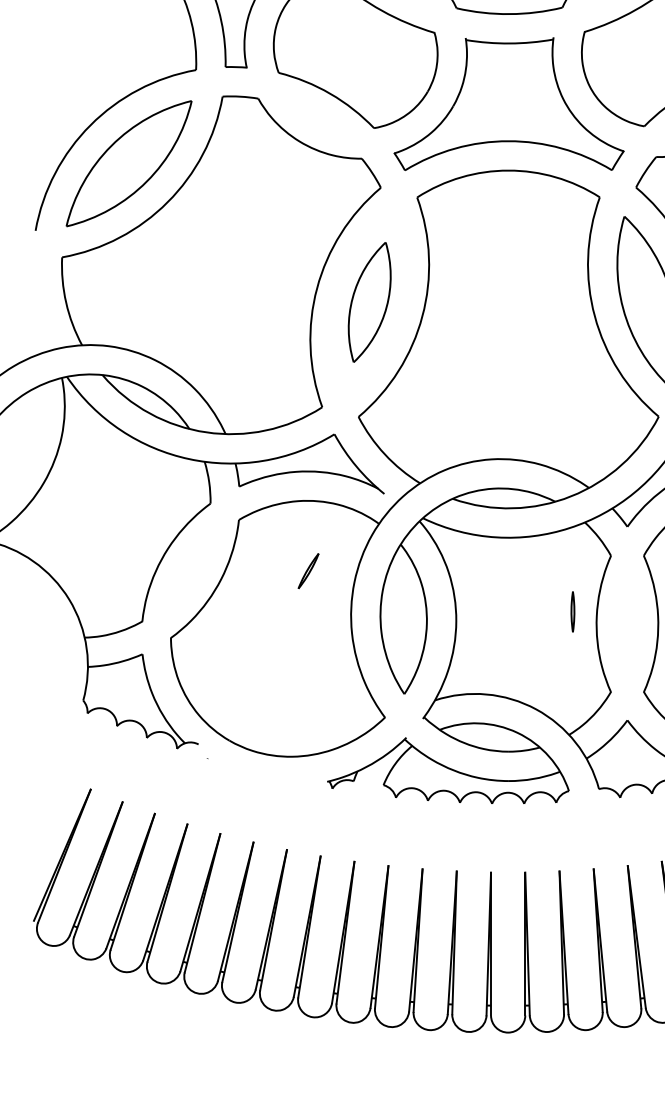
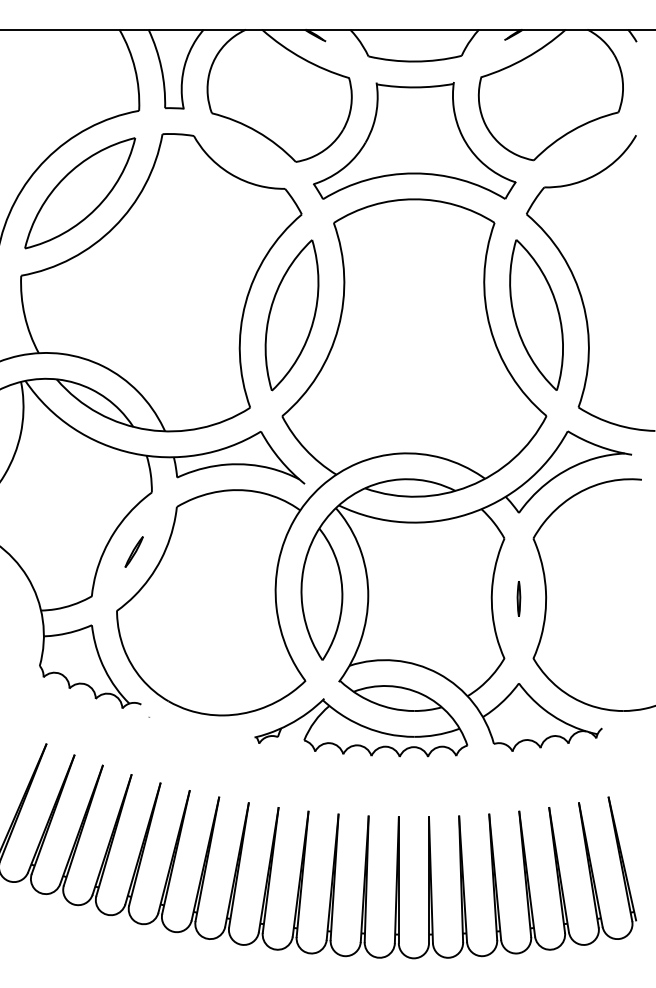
part: (369, 302) -> (291, 315), size x1.43
part: (307, 570) -> (133, 551), moved
part: (572, 611) -> (518, 598), moved

